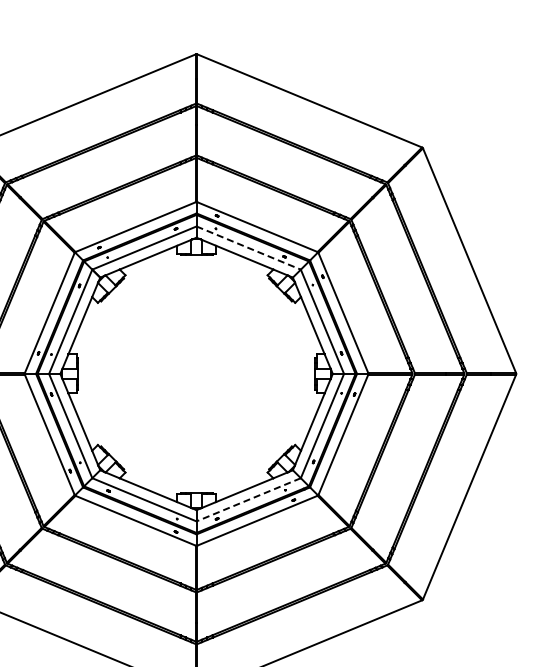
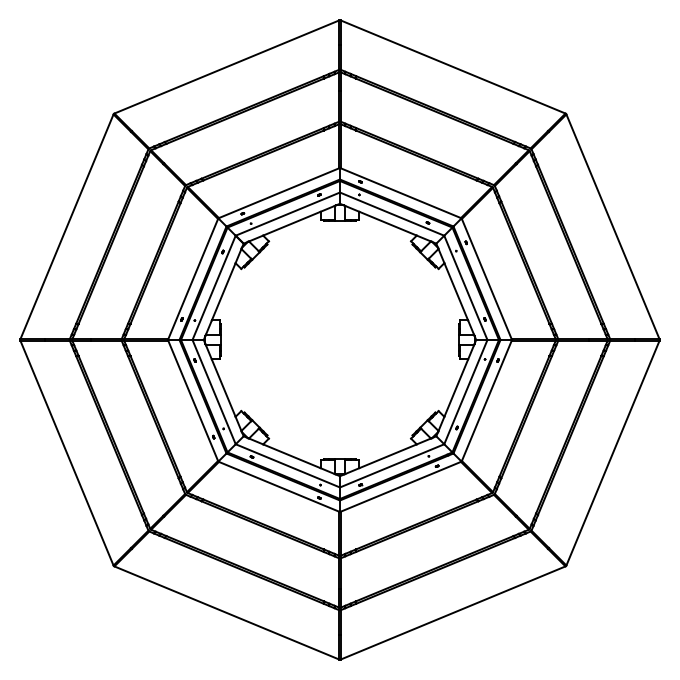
line: (249, 248) -> (392, 214), dashed -> solid
line: (248, 500) -> (391, 466), dashed -> solid

